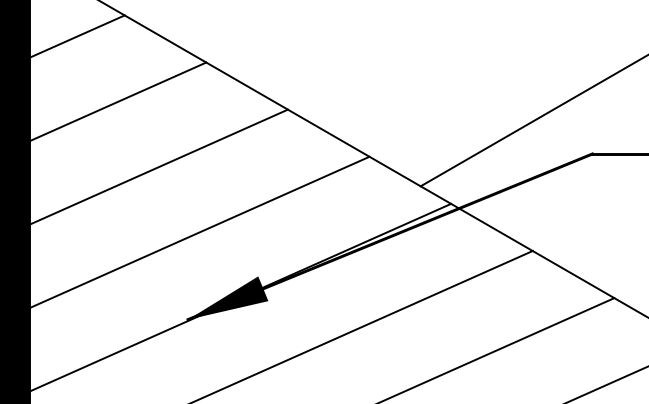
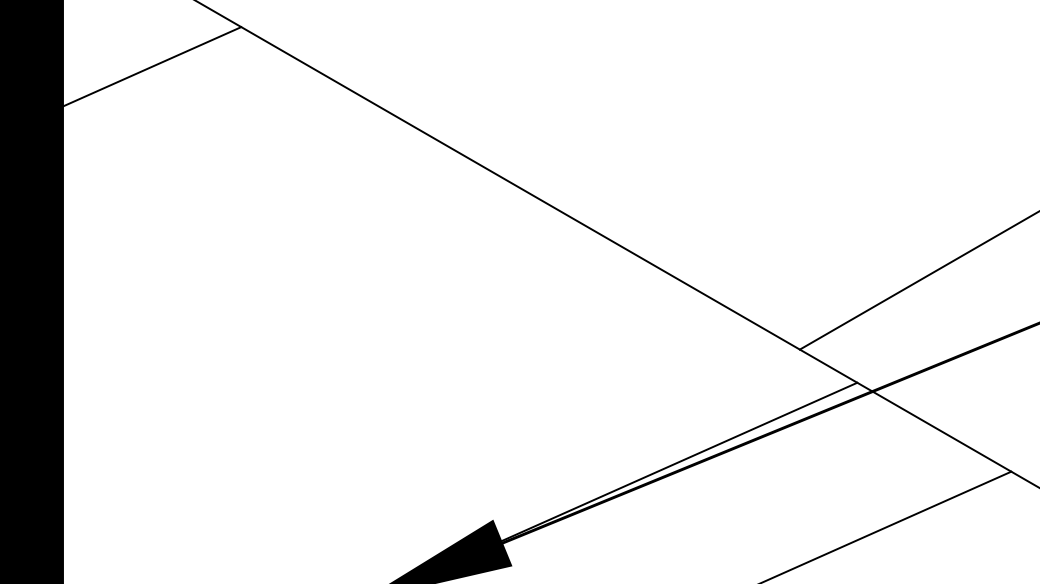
line: (118, 101) -> (229, 189), removed
line: (158, 166) -> (305, 312), removed
line: (199, 231) -> (382, 434), removed

